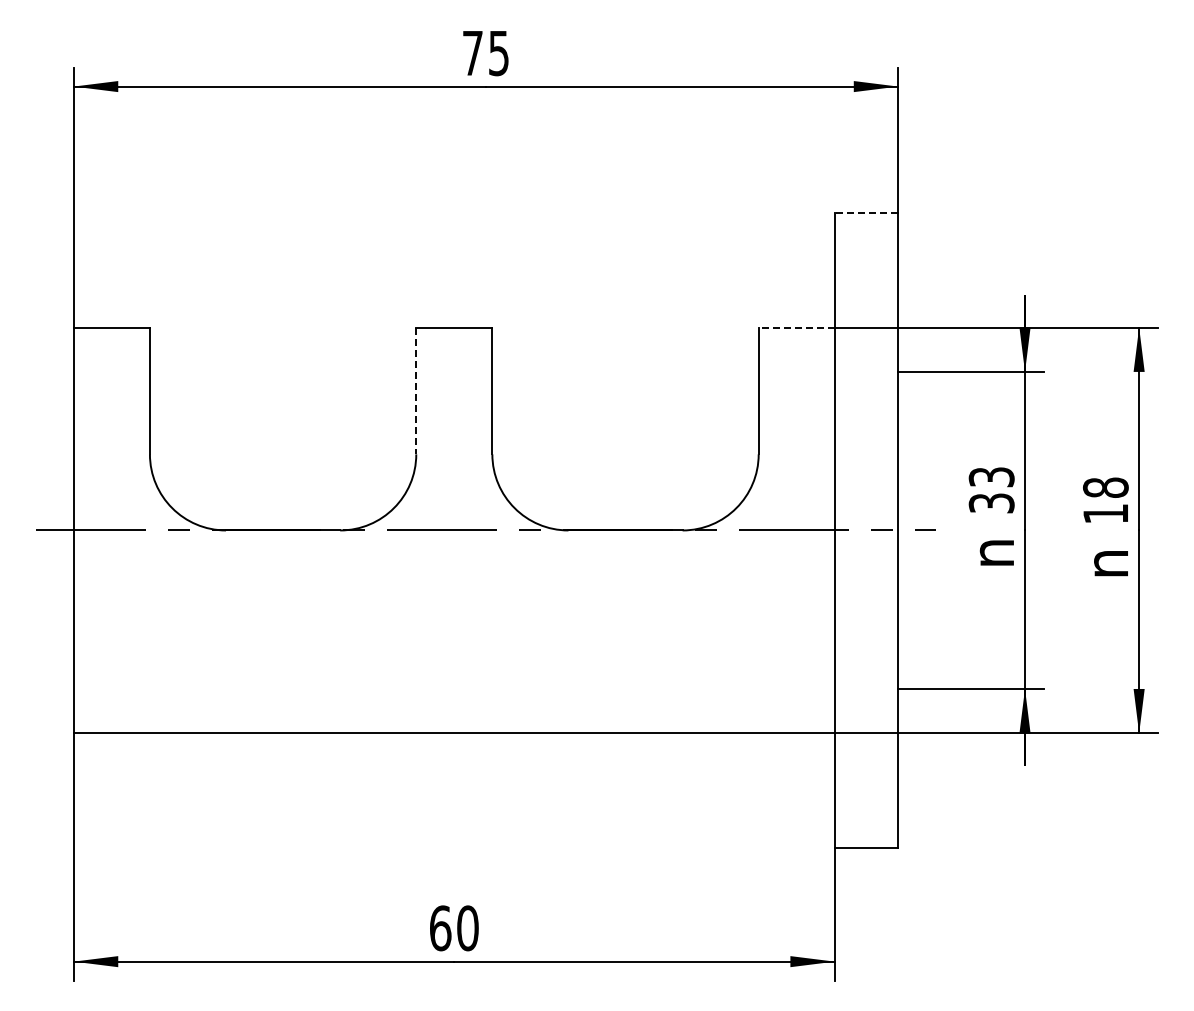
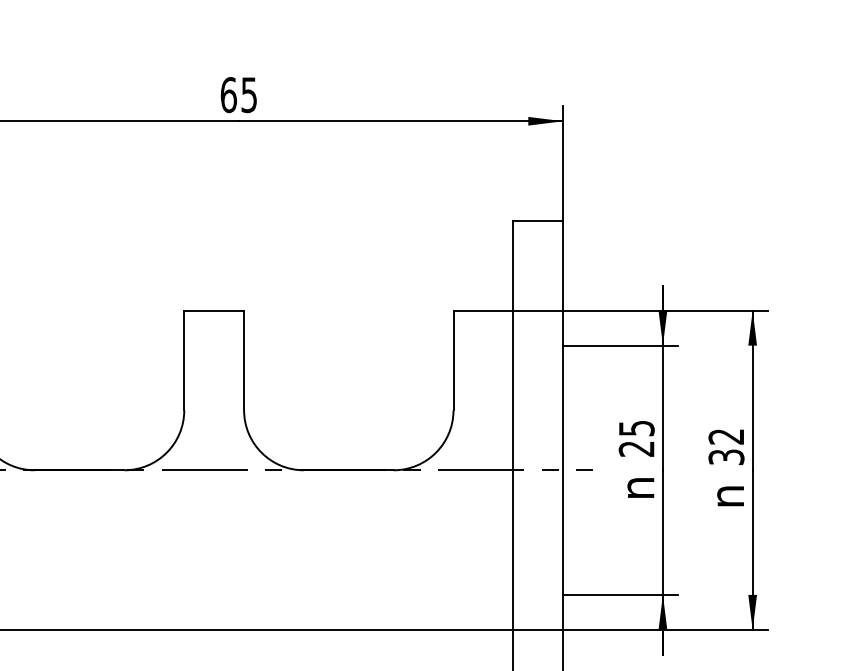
text: (472, 53) -> (228, 95), 75 -> 65
line: (866, 213) -> (538, 221), dashed -> solid
line: (796, 327) -> (483, 310), dashed -> solid
line: (416, 391) -> (184, 361), dashed -> solid
text: (991, 490) -> (636, 438), 33 -> 25
text: (1105, 500) -> (726, 446), 18 -> 32

